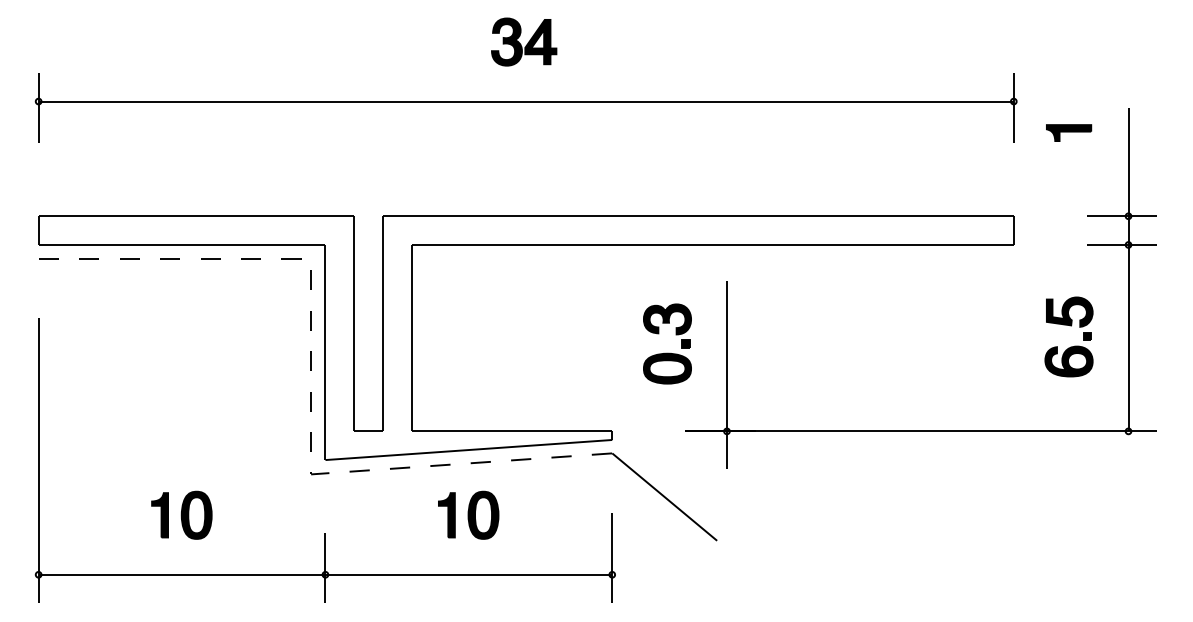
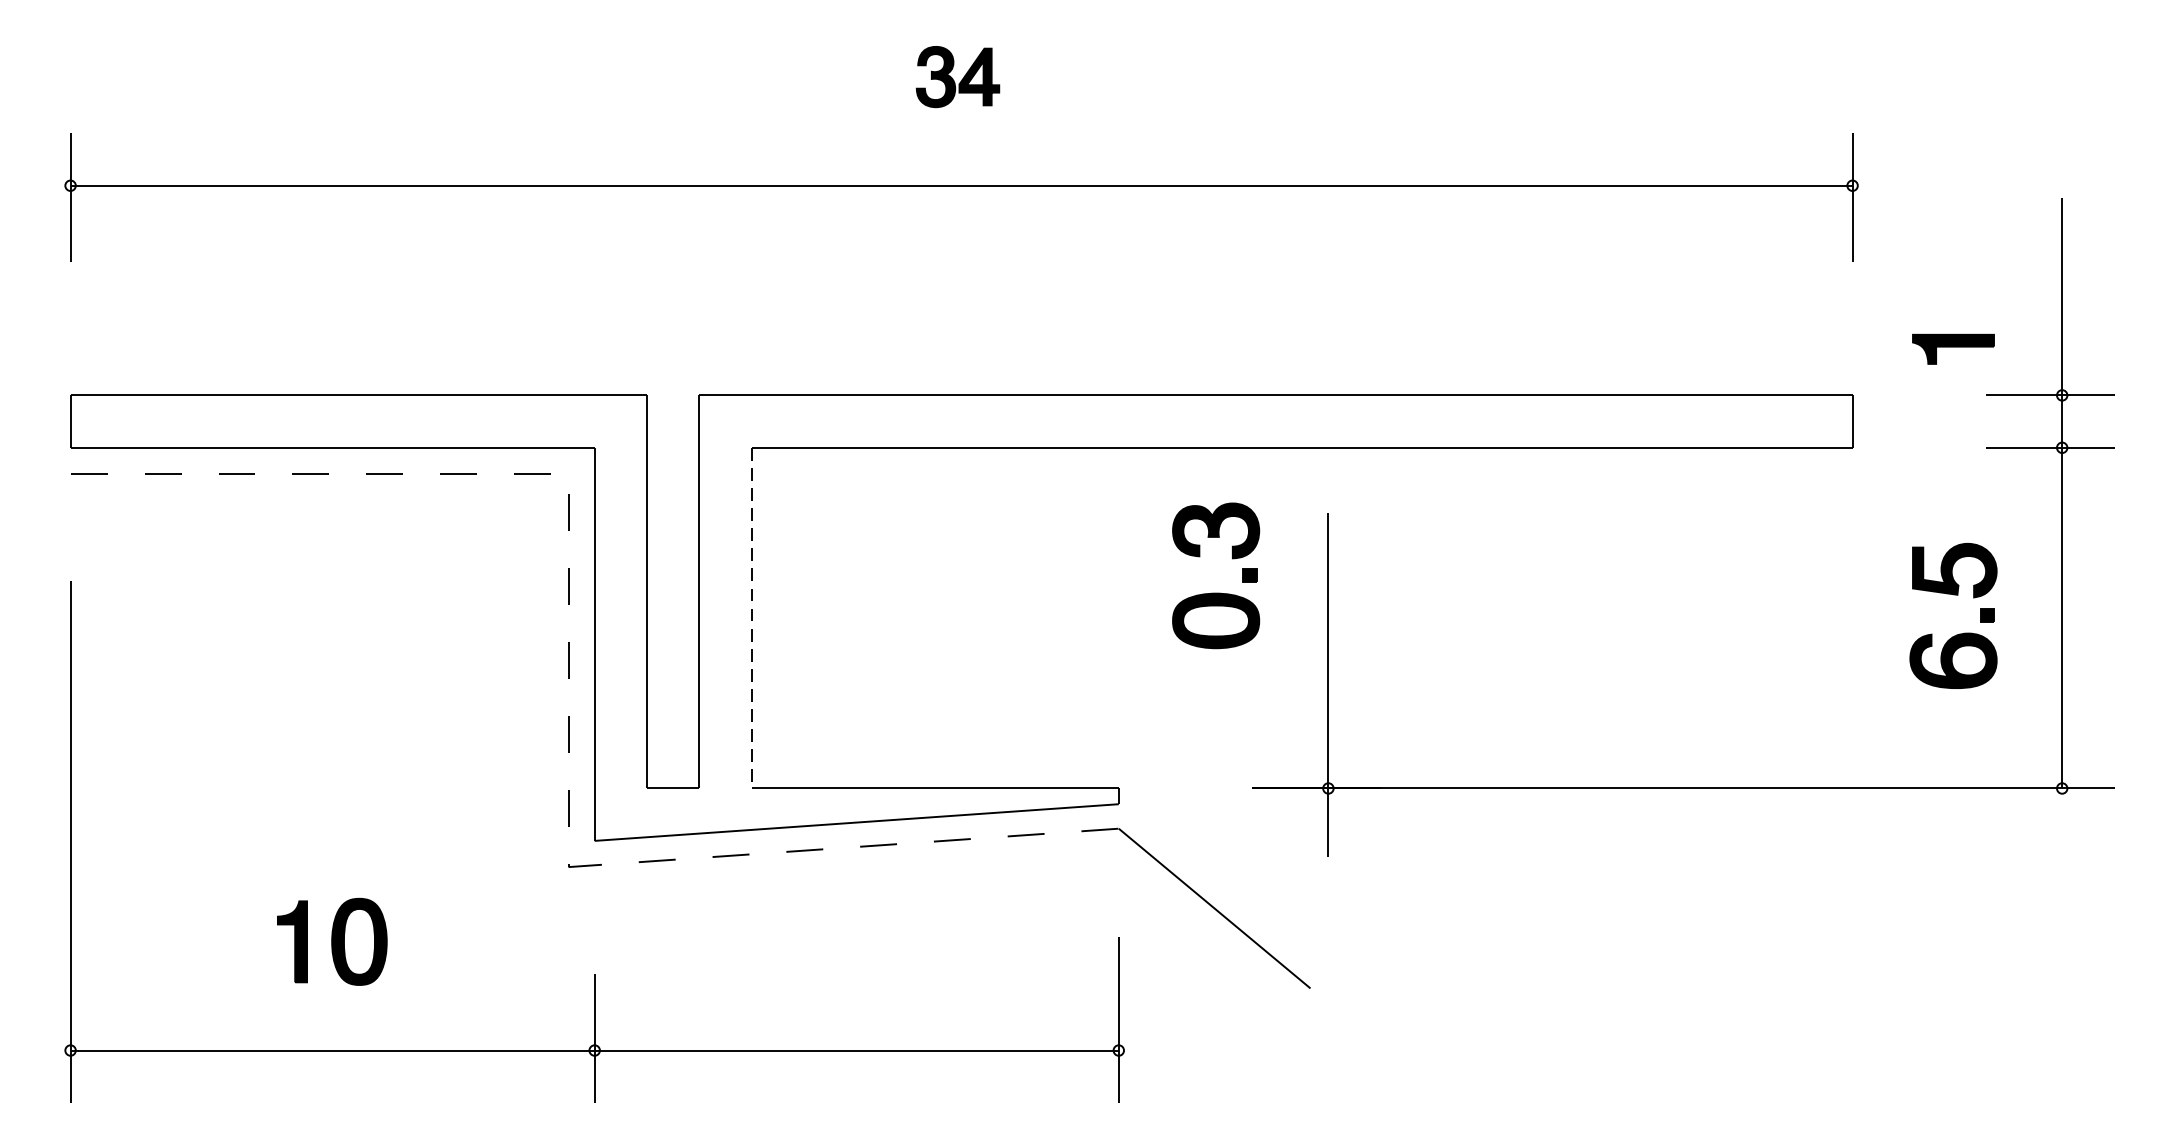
part: (524, 41) -> (958, 76), size x0.7
part: (1069, 132) -> (1954, 348), moved
line: (411, 338) -> (751, 618), solid -> dashed
part: (667, 352) -> (1216, 591), moved
part: (468, 514) -> (856, 940), removed

